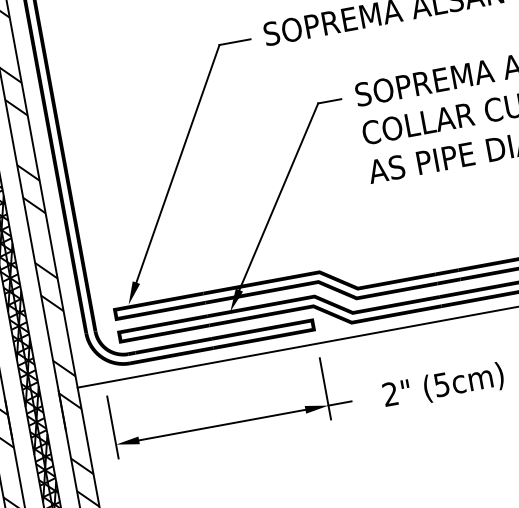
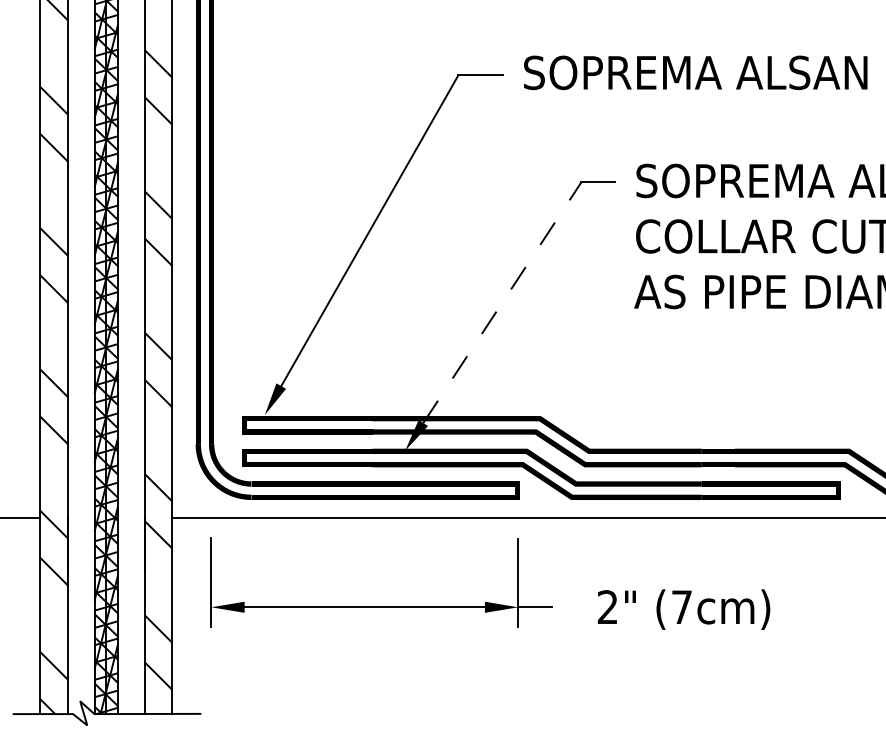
line: (278, 196) -> (502, 302), solid -> dashed
text: (441, 385) -> (681, 607), (5cm) -> (7cm)

